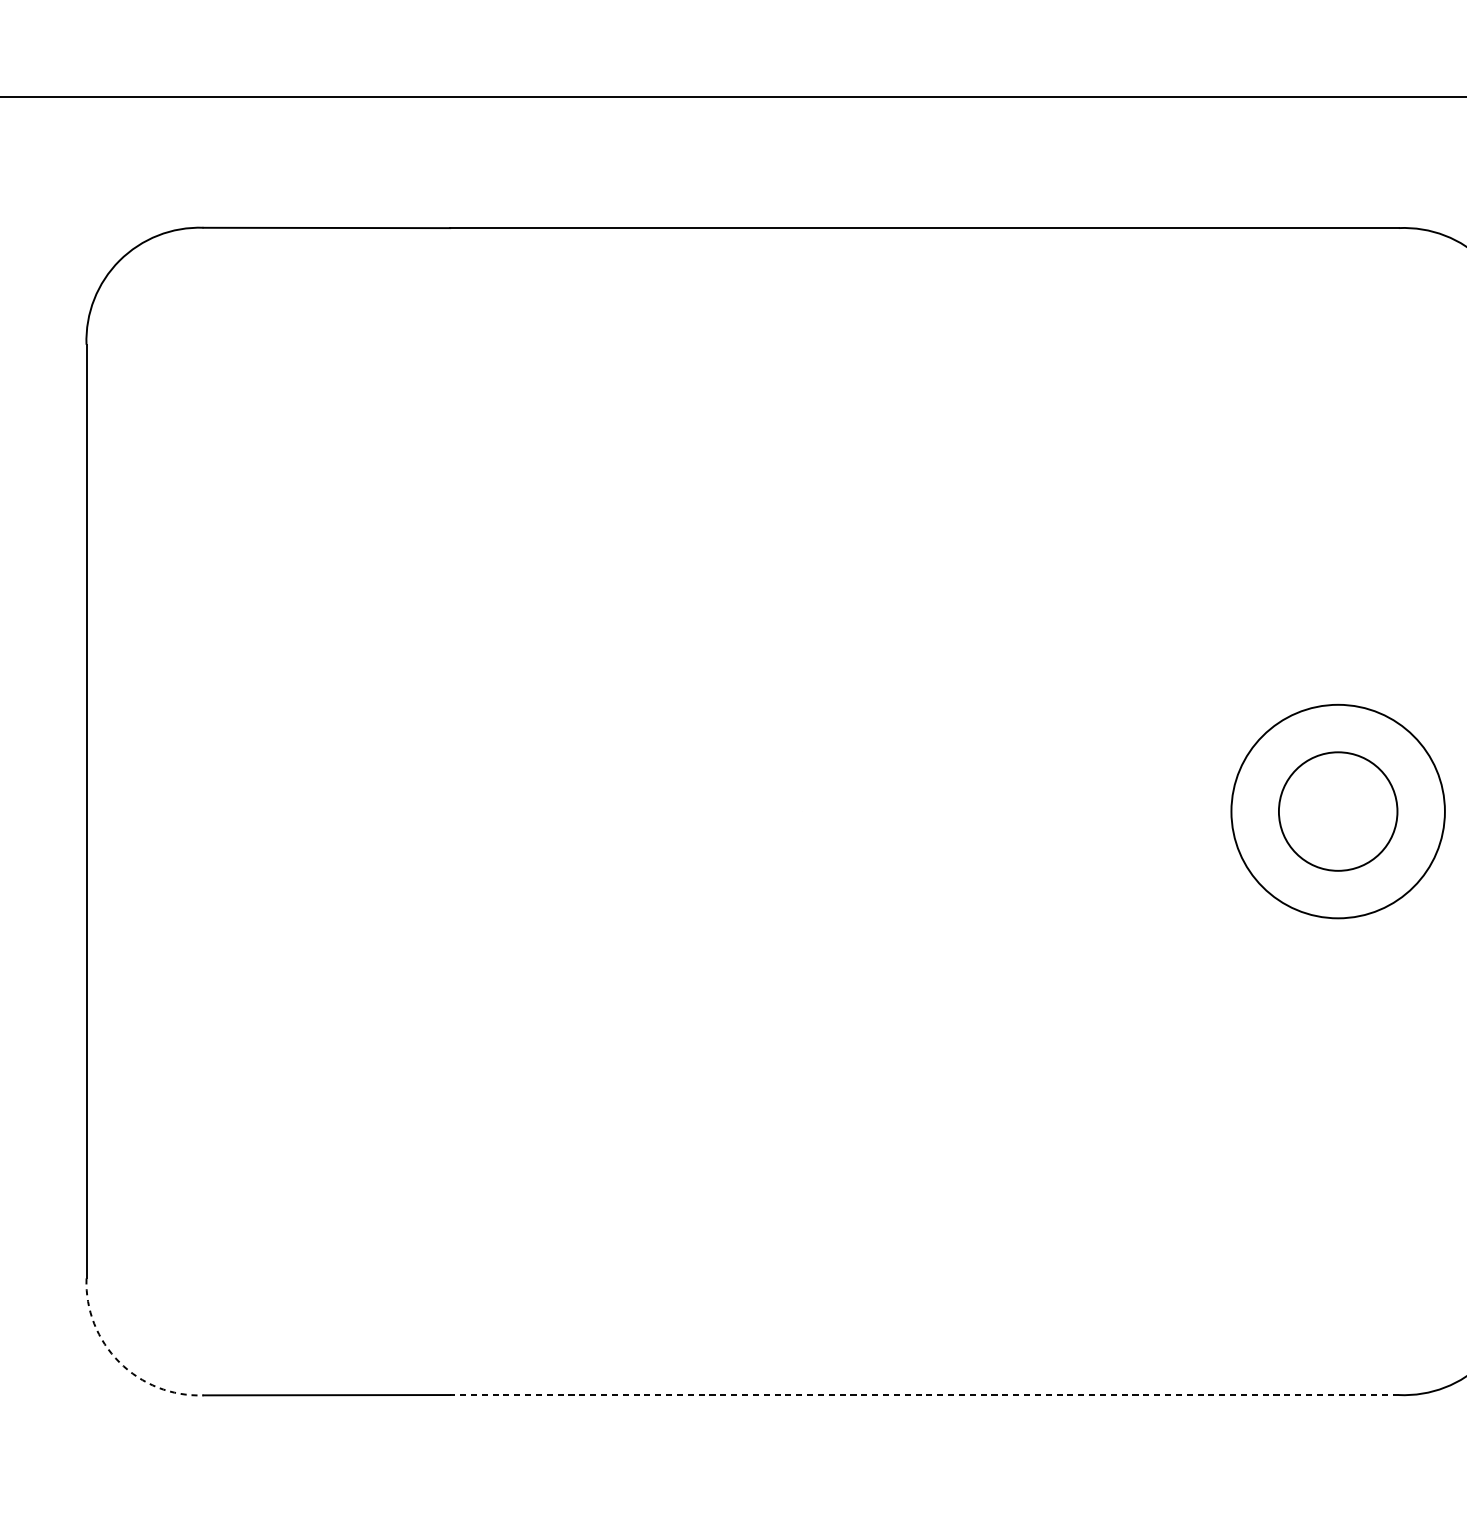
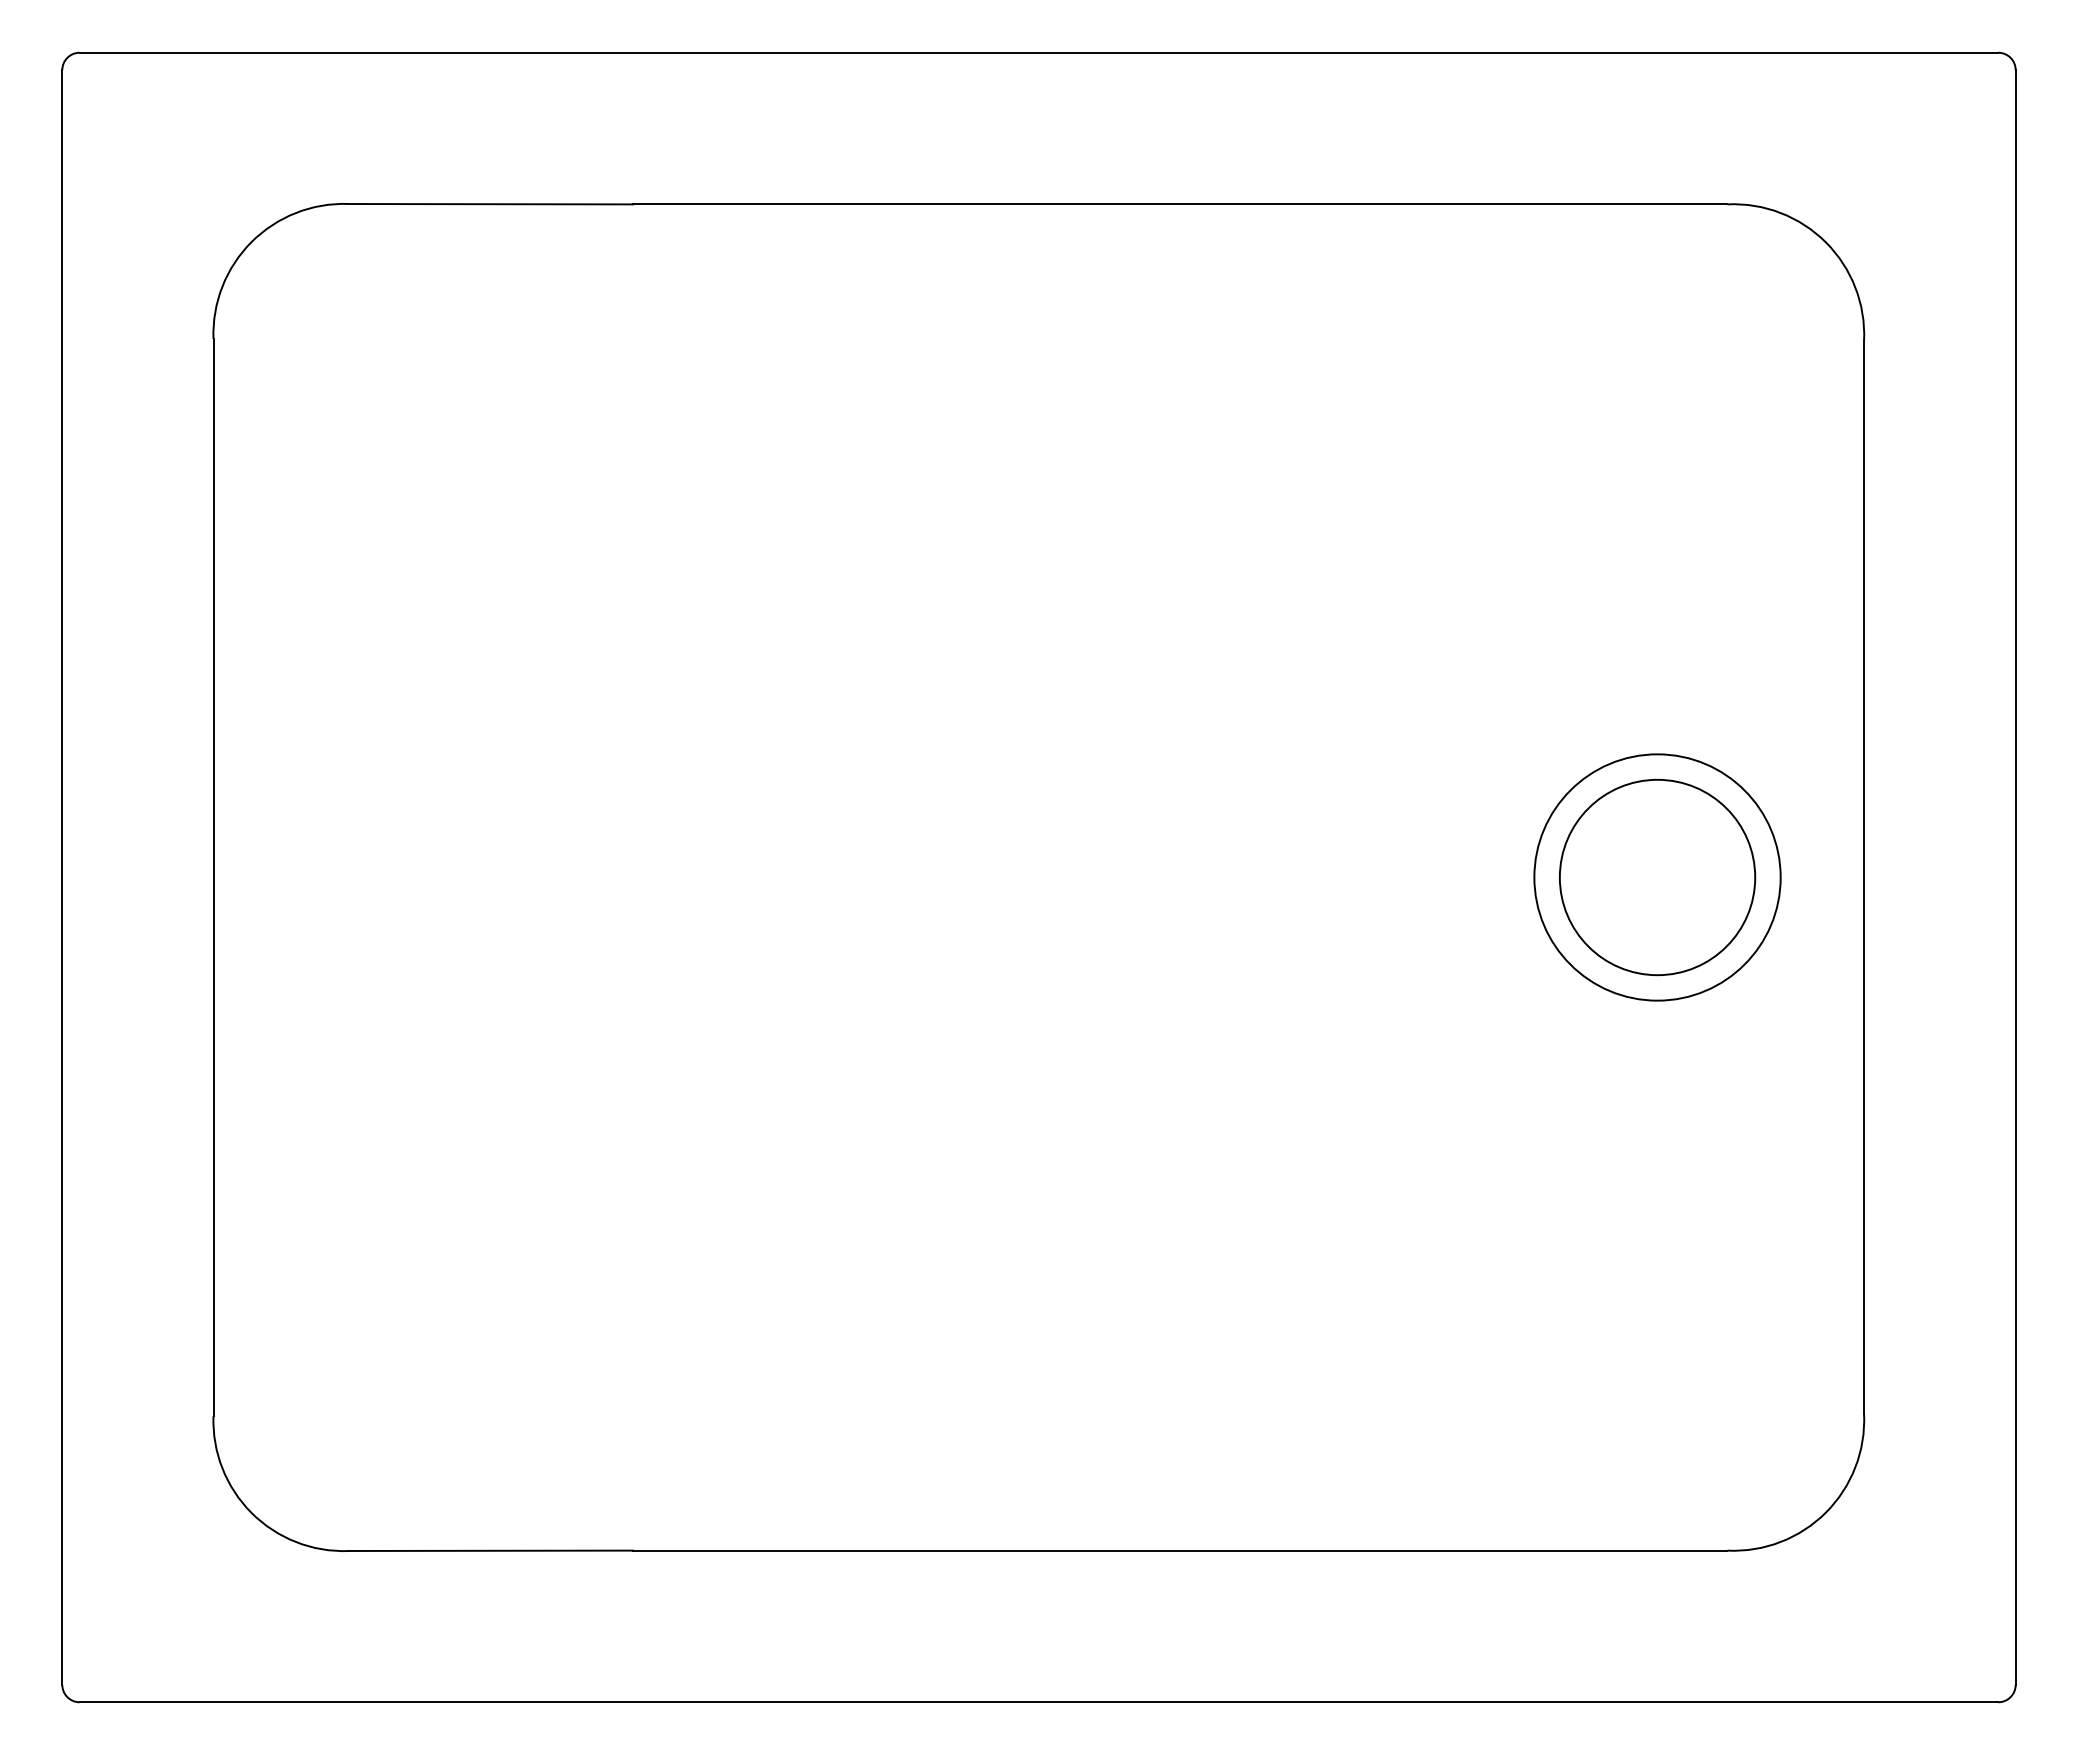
circle: (1338, 811) -> (1657, 877), size x1.43
arc: (119, 1361) -> (251, 1512), dashed -> solid
line: (923, 1394) -> (1179, 1550), dashed -> solid

